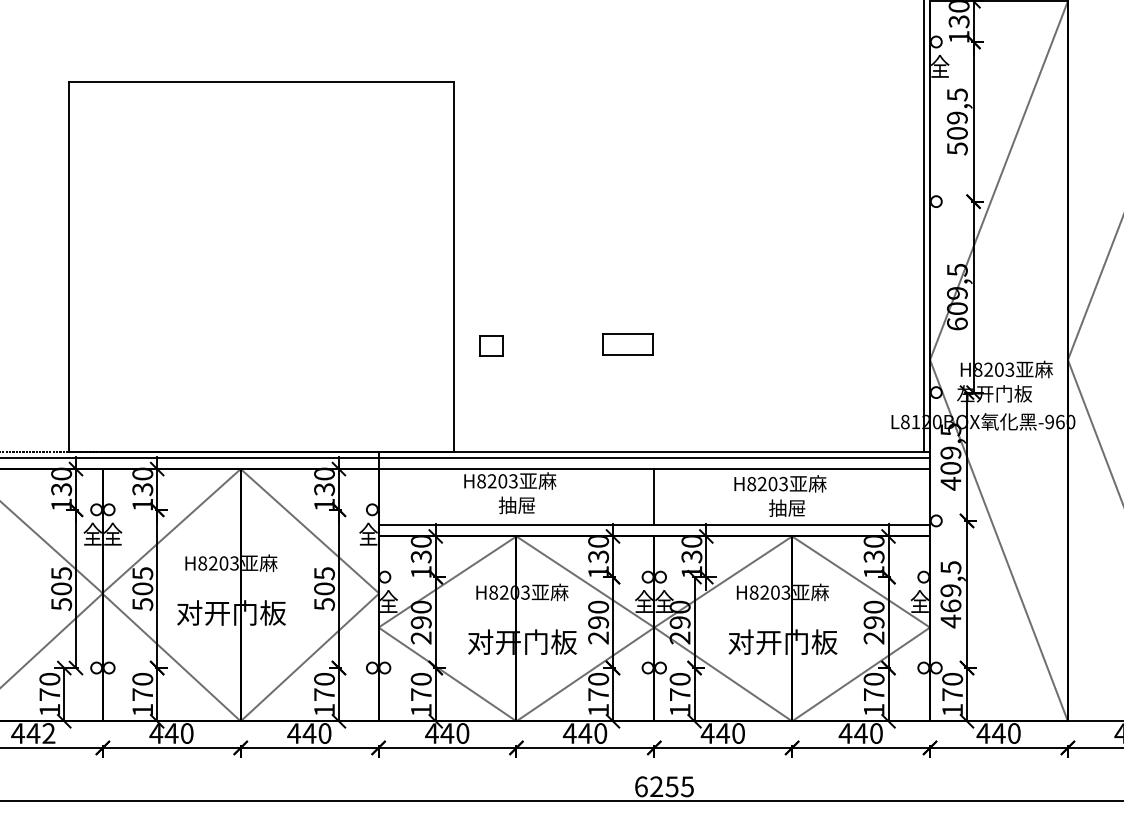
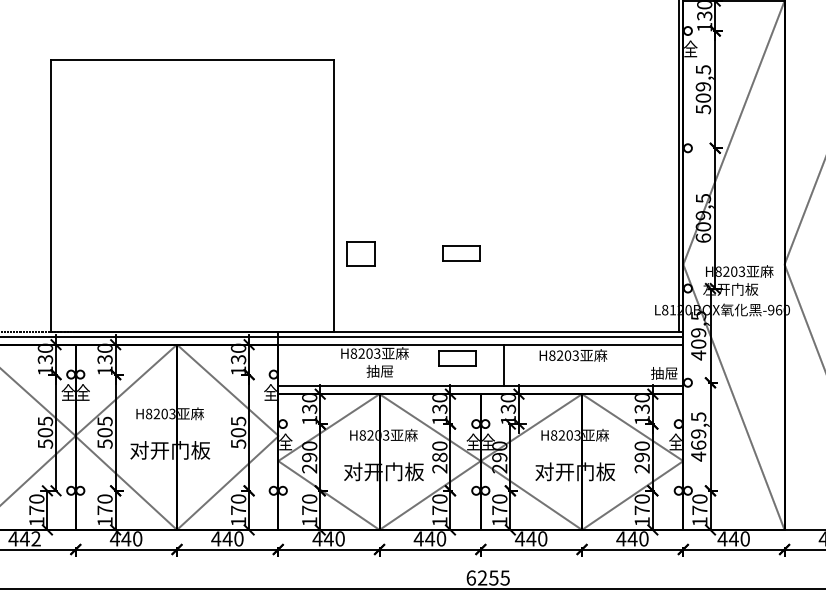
part: (491, 345) -> (361, 253), size x1.6
part: (621, 487) -> (456, 358), added
line: (654, 497) -> (503, 365), moved
text: (787, 507) -> (664, 372), moved
text: (598, 622) -> (439, 457), 290 -> 280

